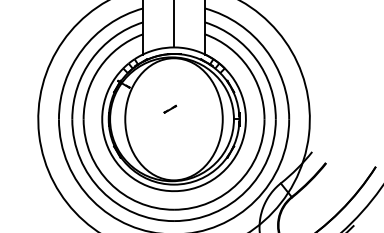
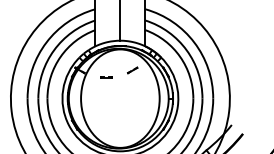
line: (156, 92) -> (106, 77), added
line: (170, 108) -> (132, 69), moved

